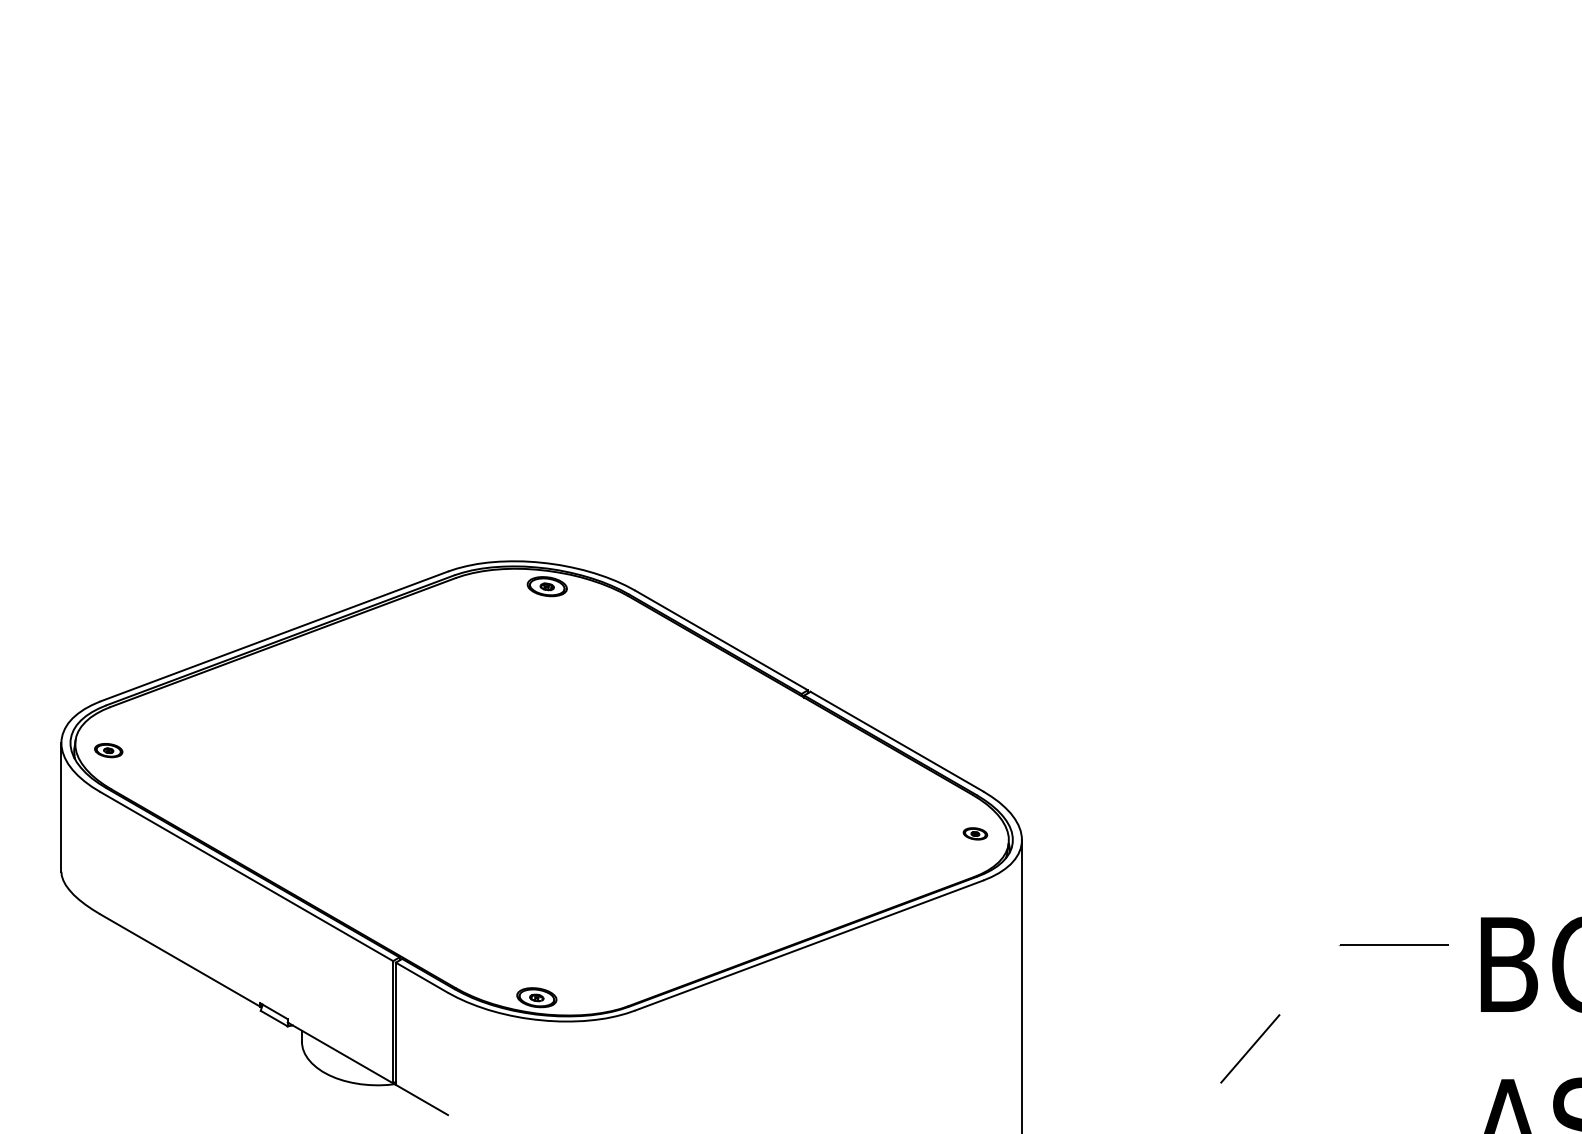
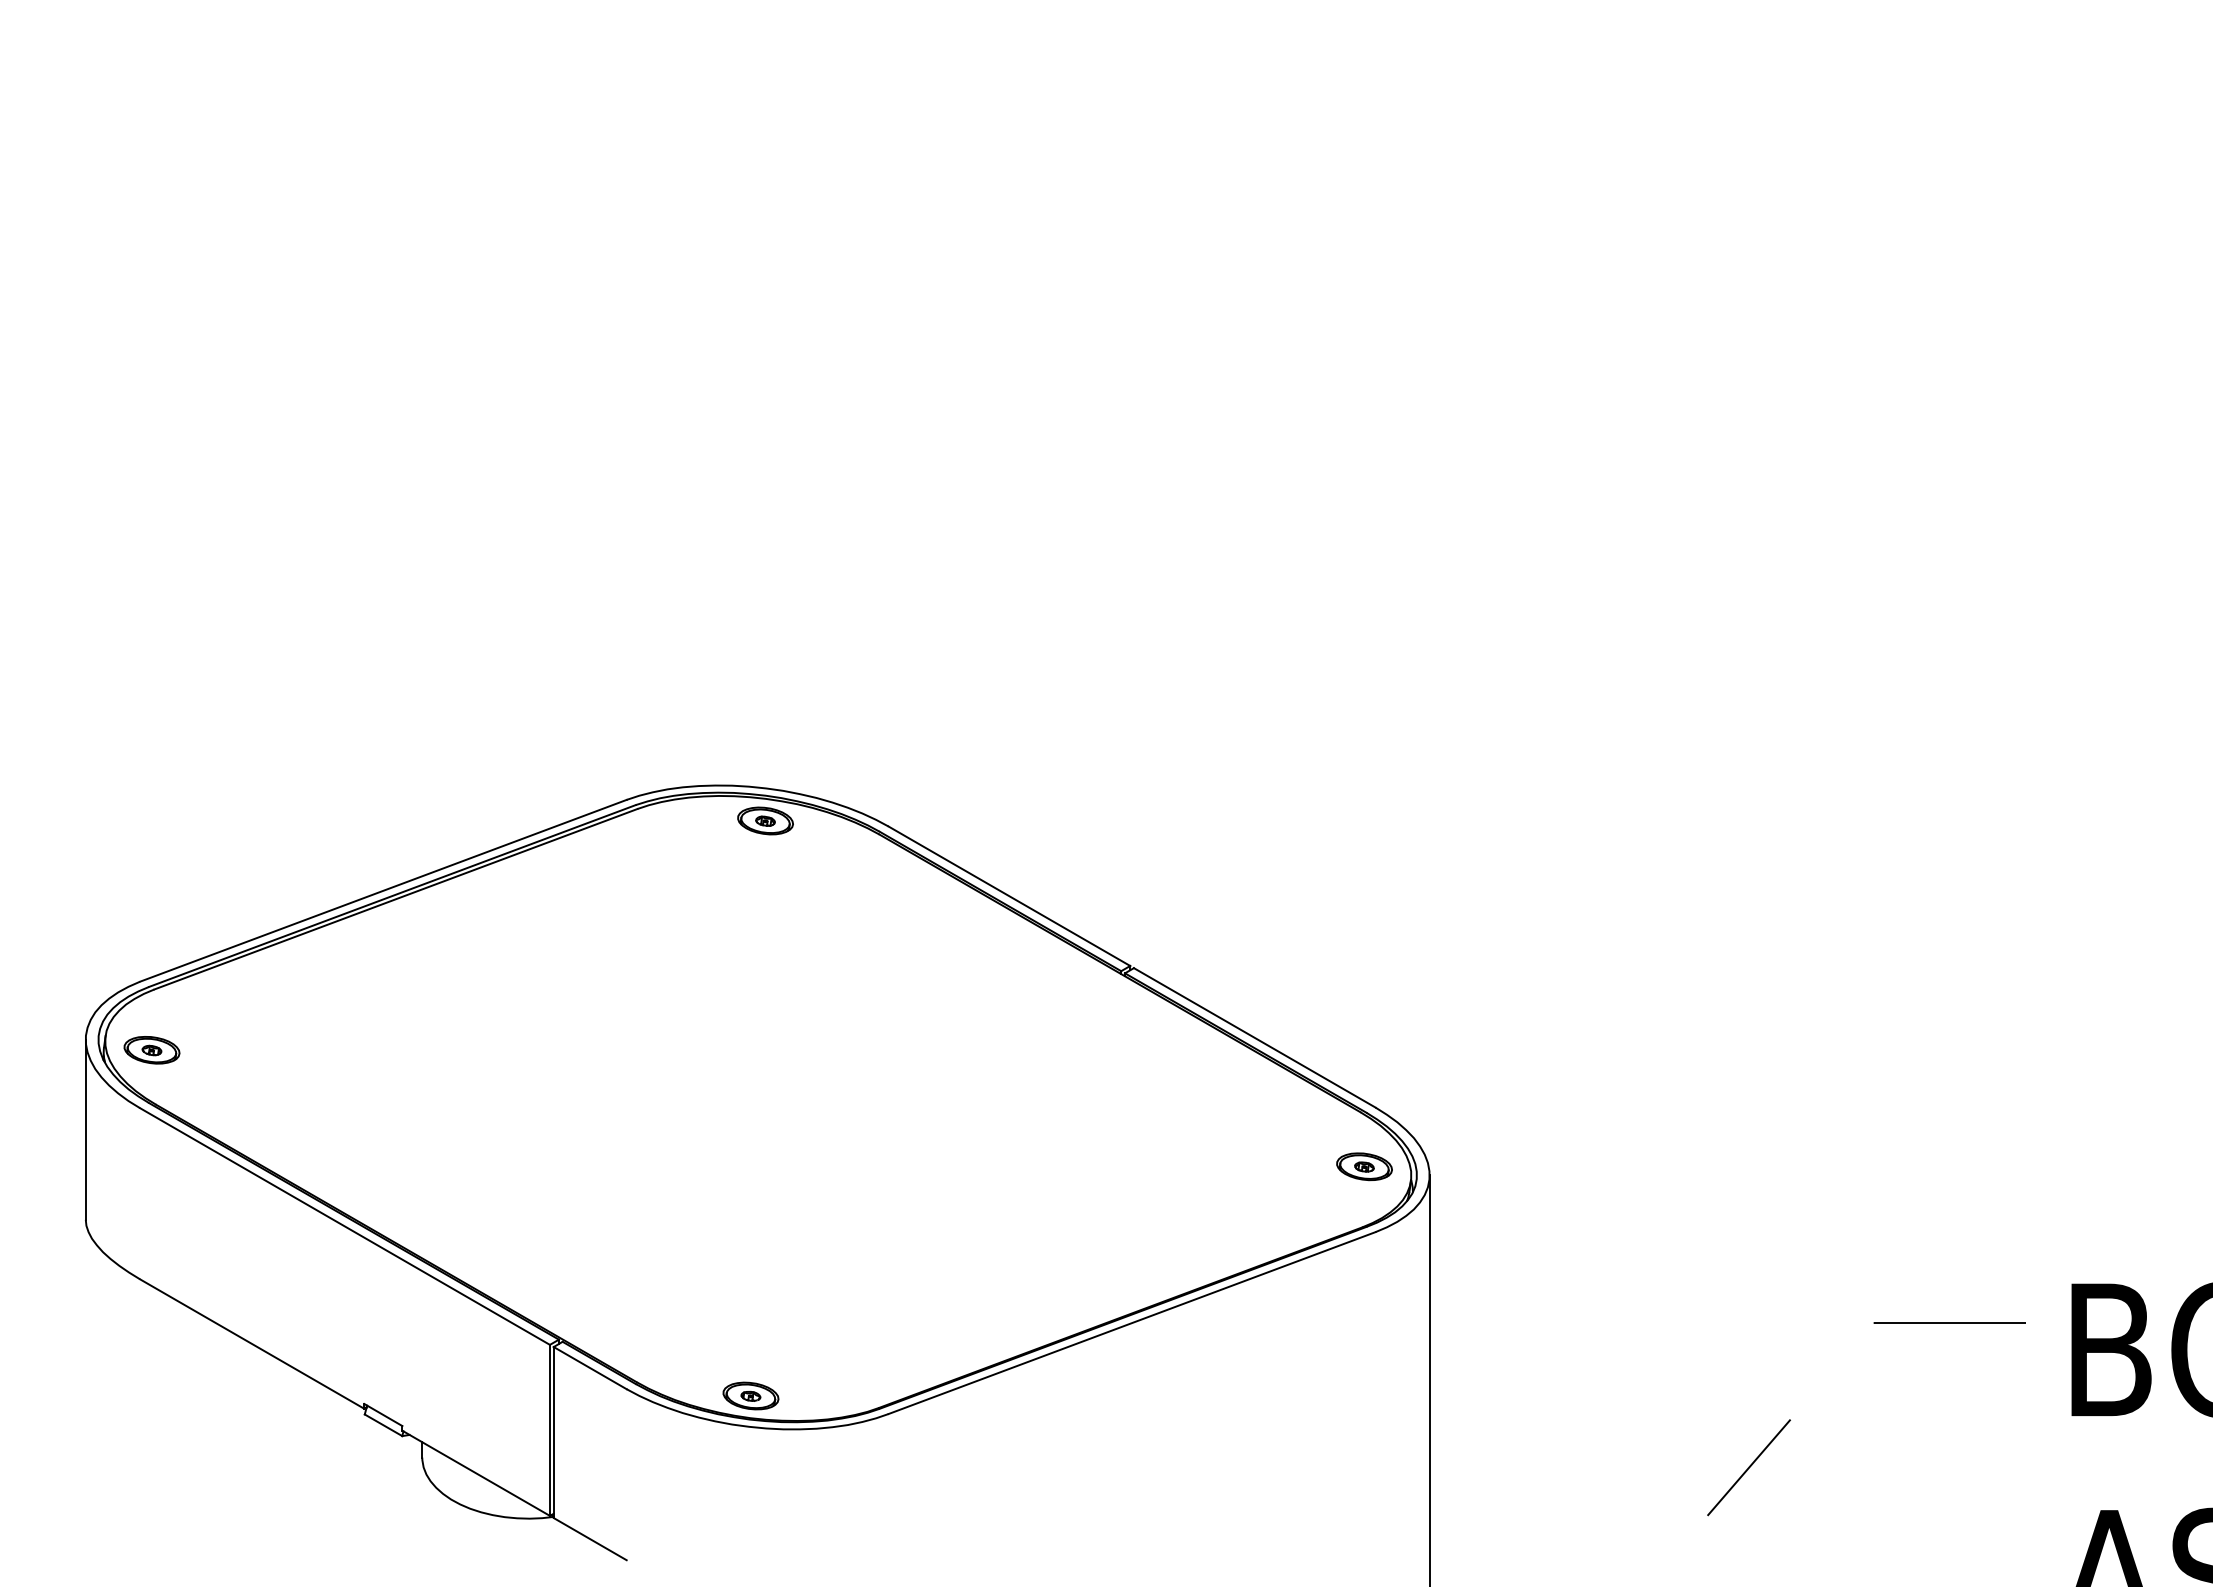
part: (108, 750) -> (151, 1050), size x1.43
part: (975, 833) -> (1364, 1166), size x1.67

